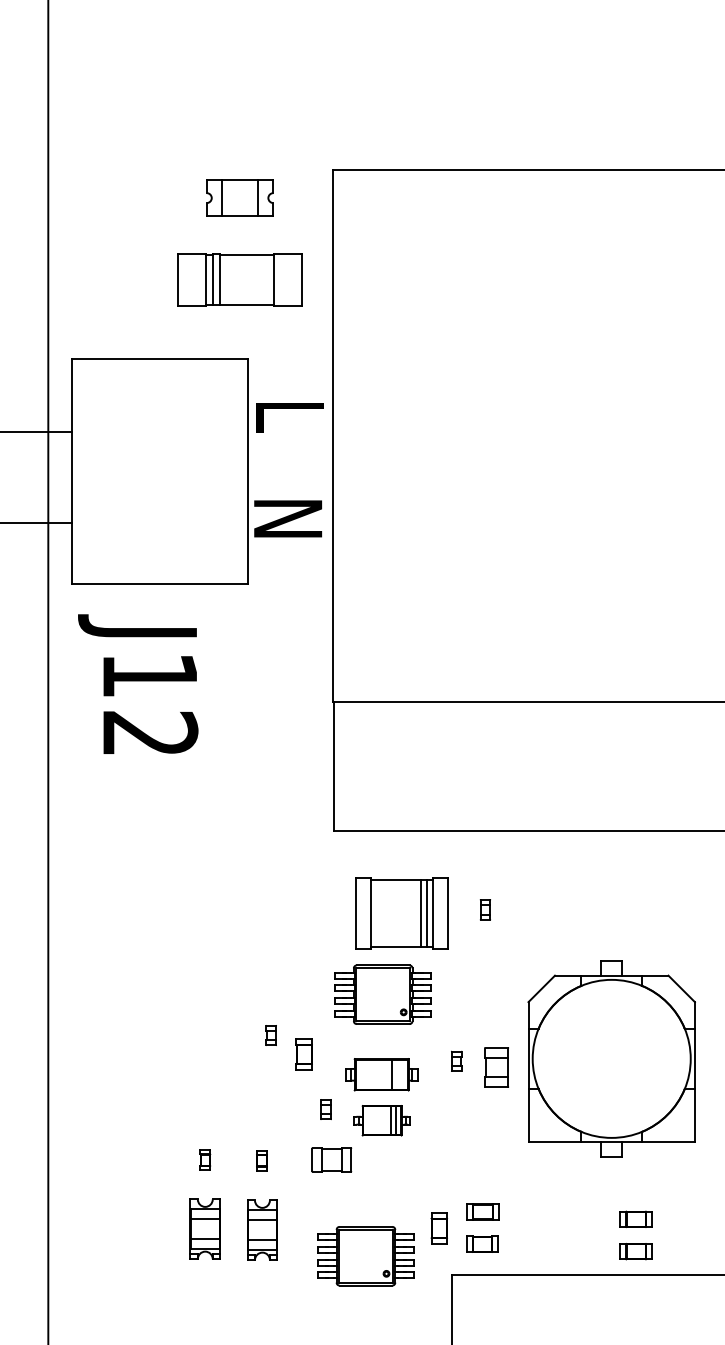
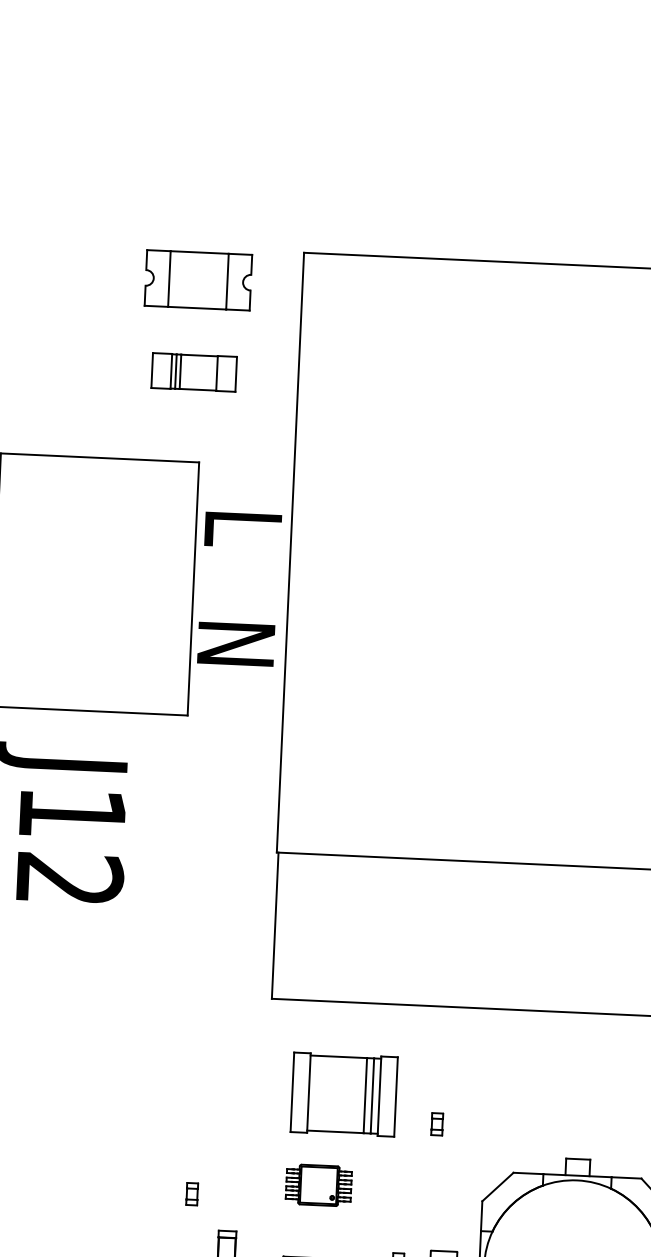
part: (239, 197) -> (197, 279), size x1.4
part: (239, 279) -> (193, 371), size x0.6
part: (484, 909) -> (436, 1123), moved
part: (382, 994) -> (318, 1185), size x0.6
part: (270, 1035) -> (191, 1194), moved

